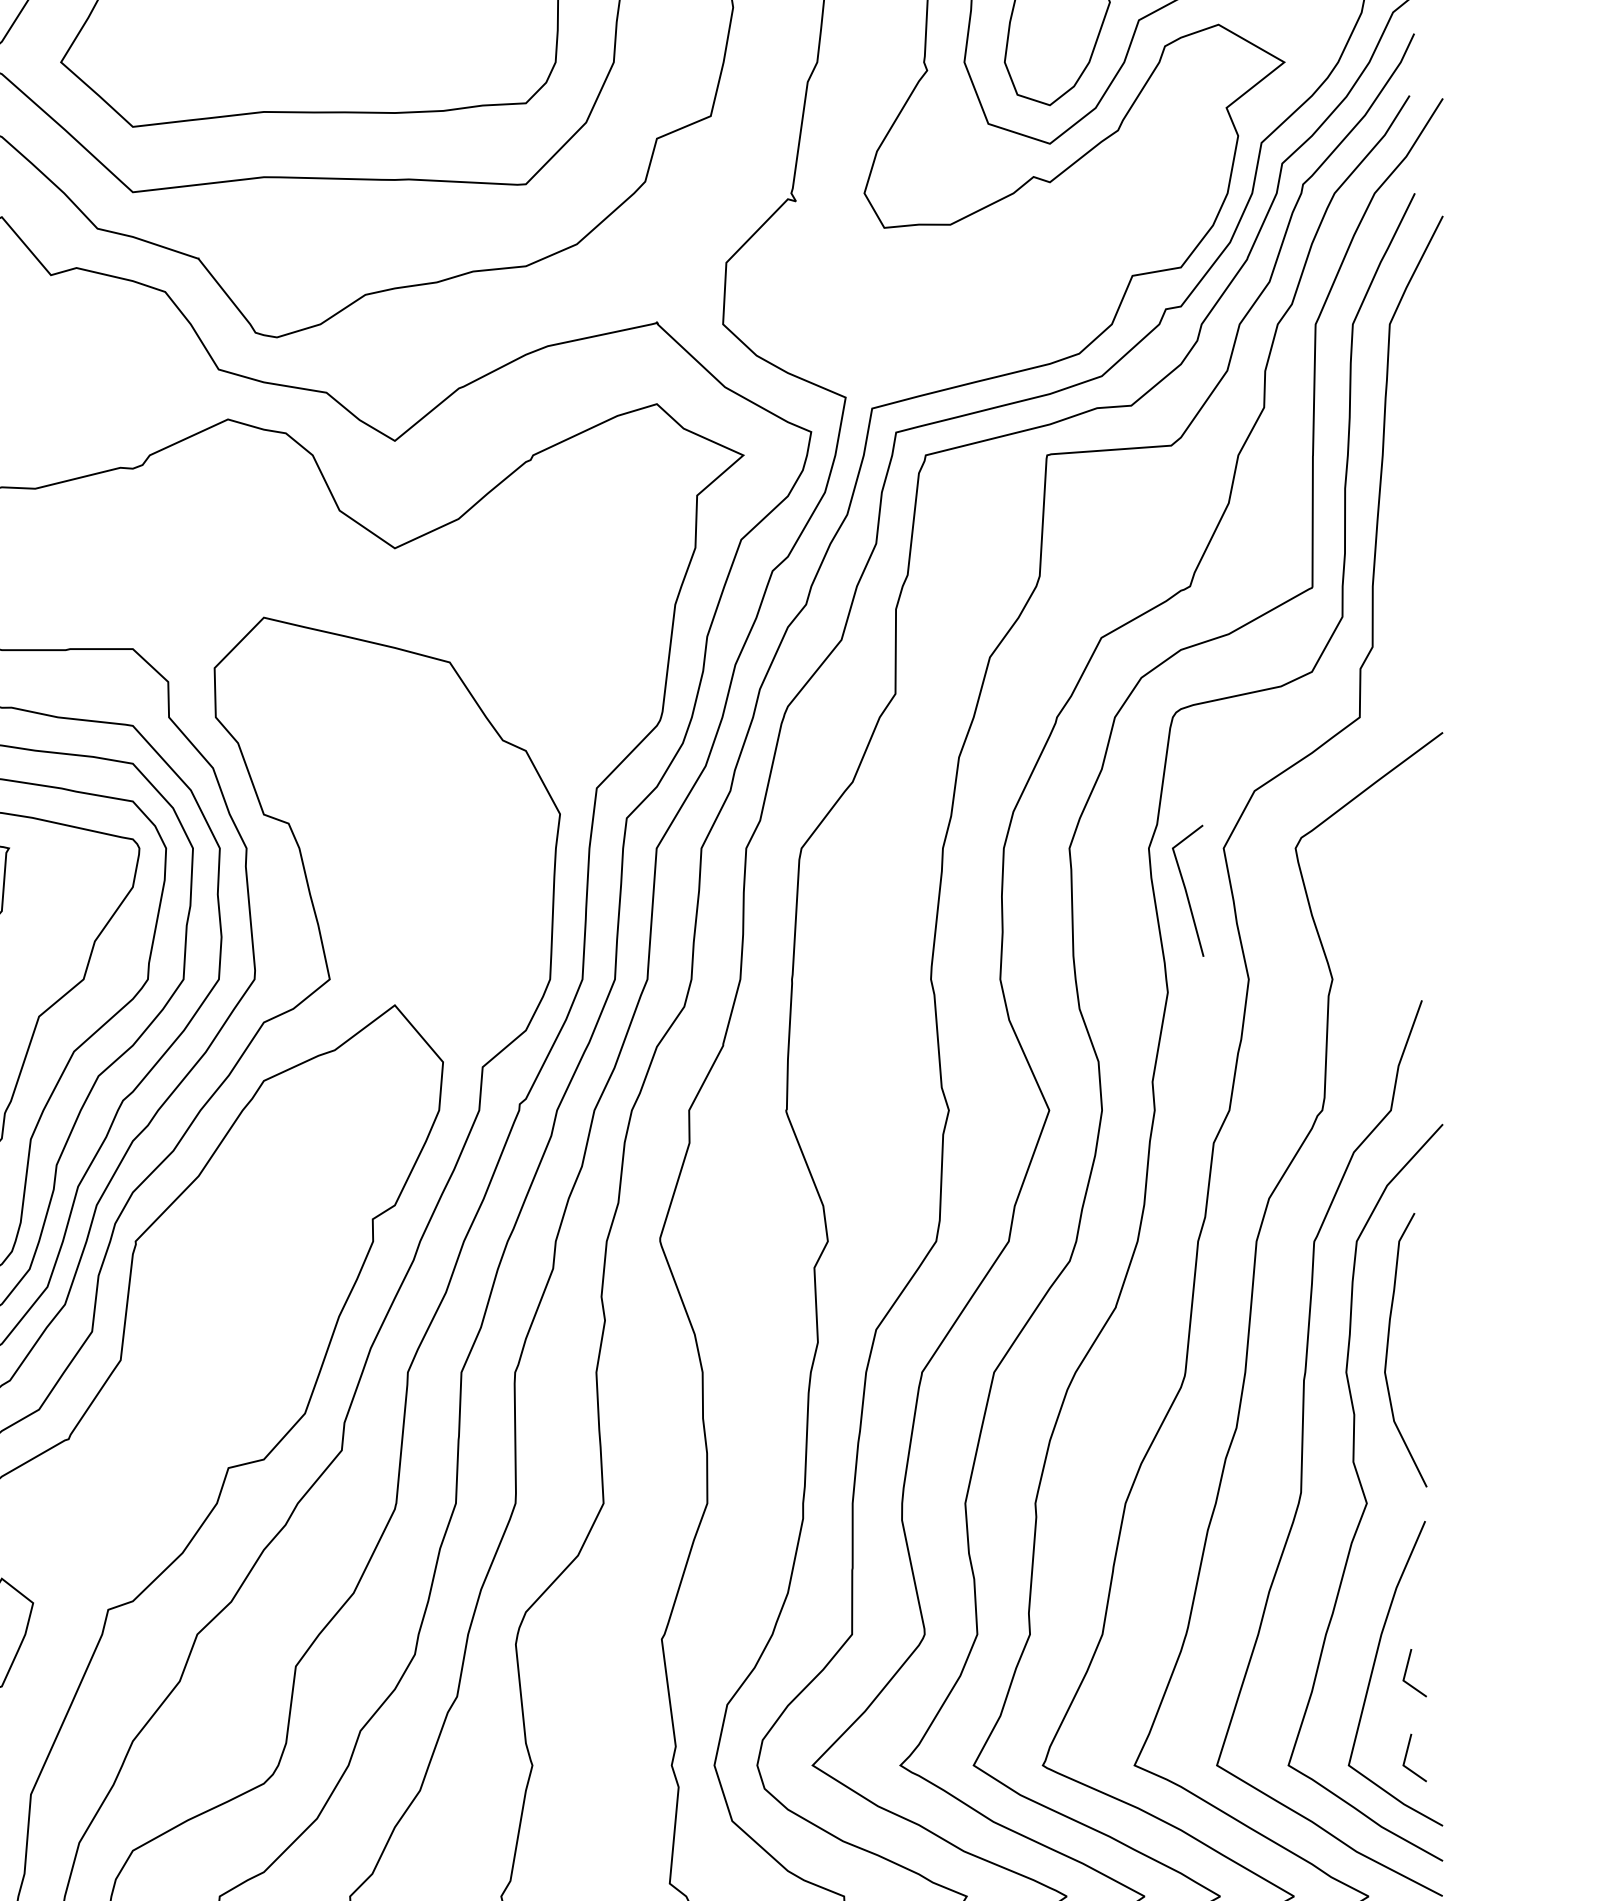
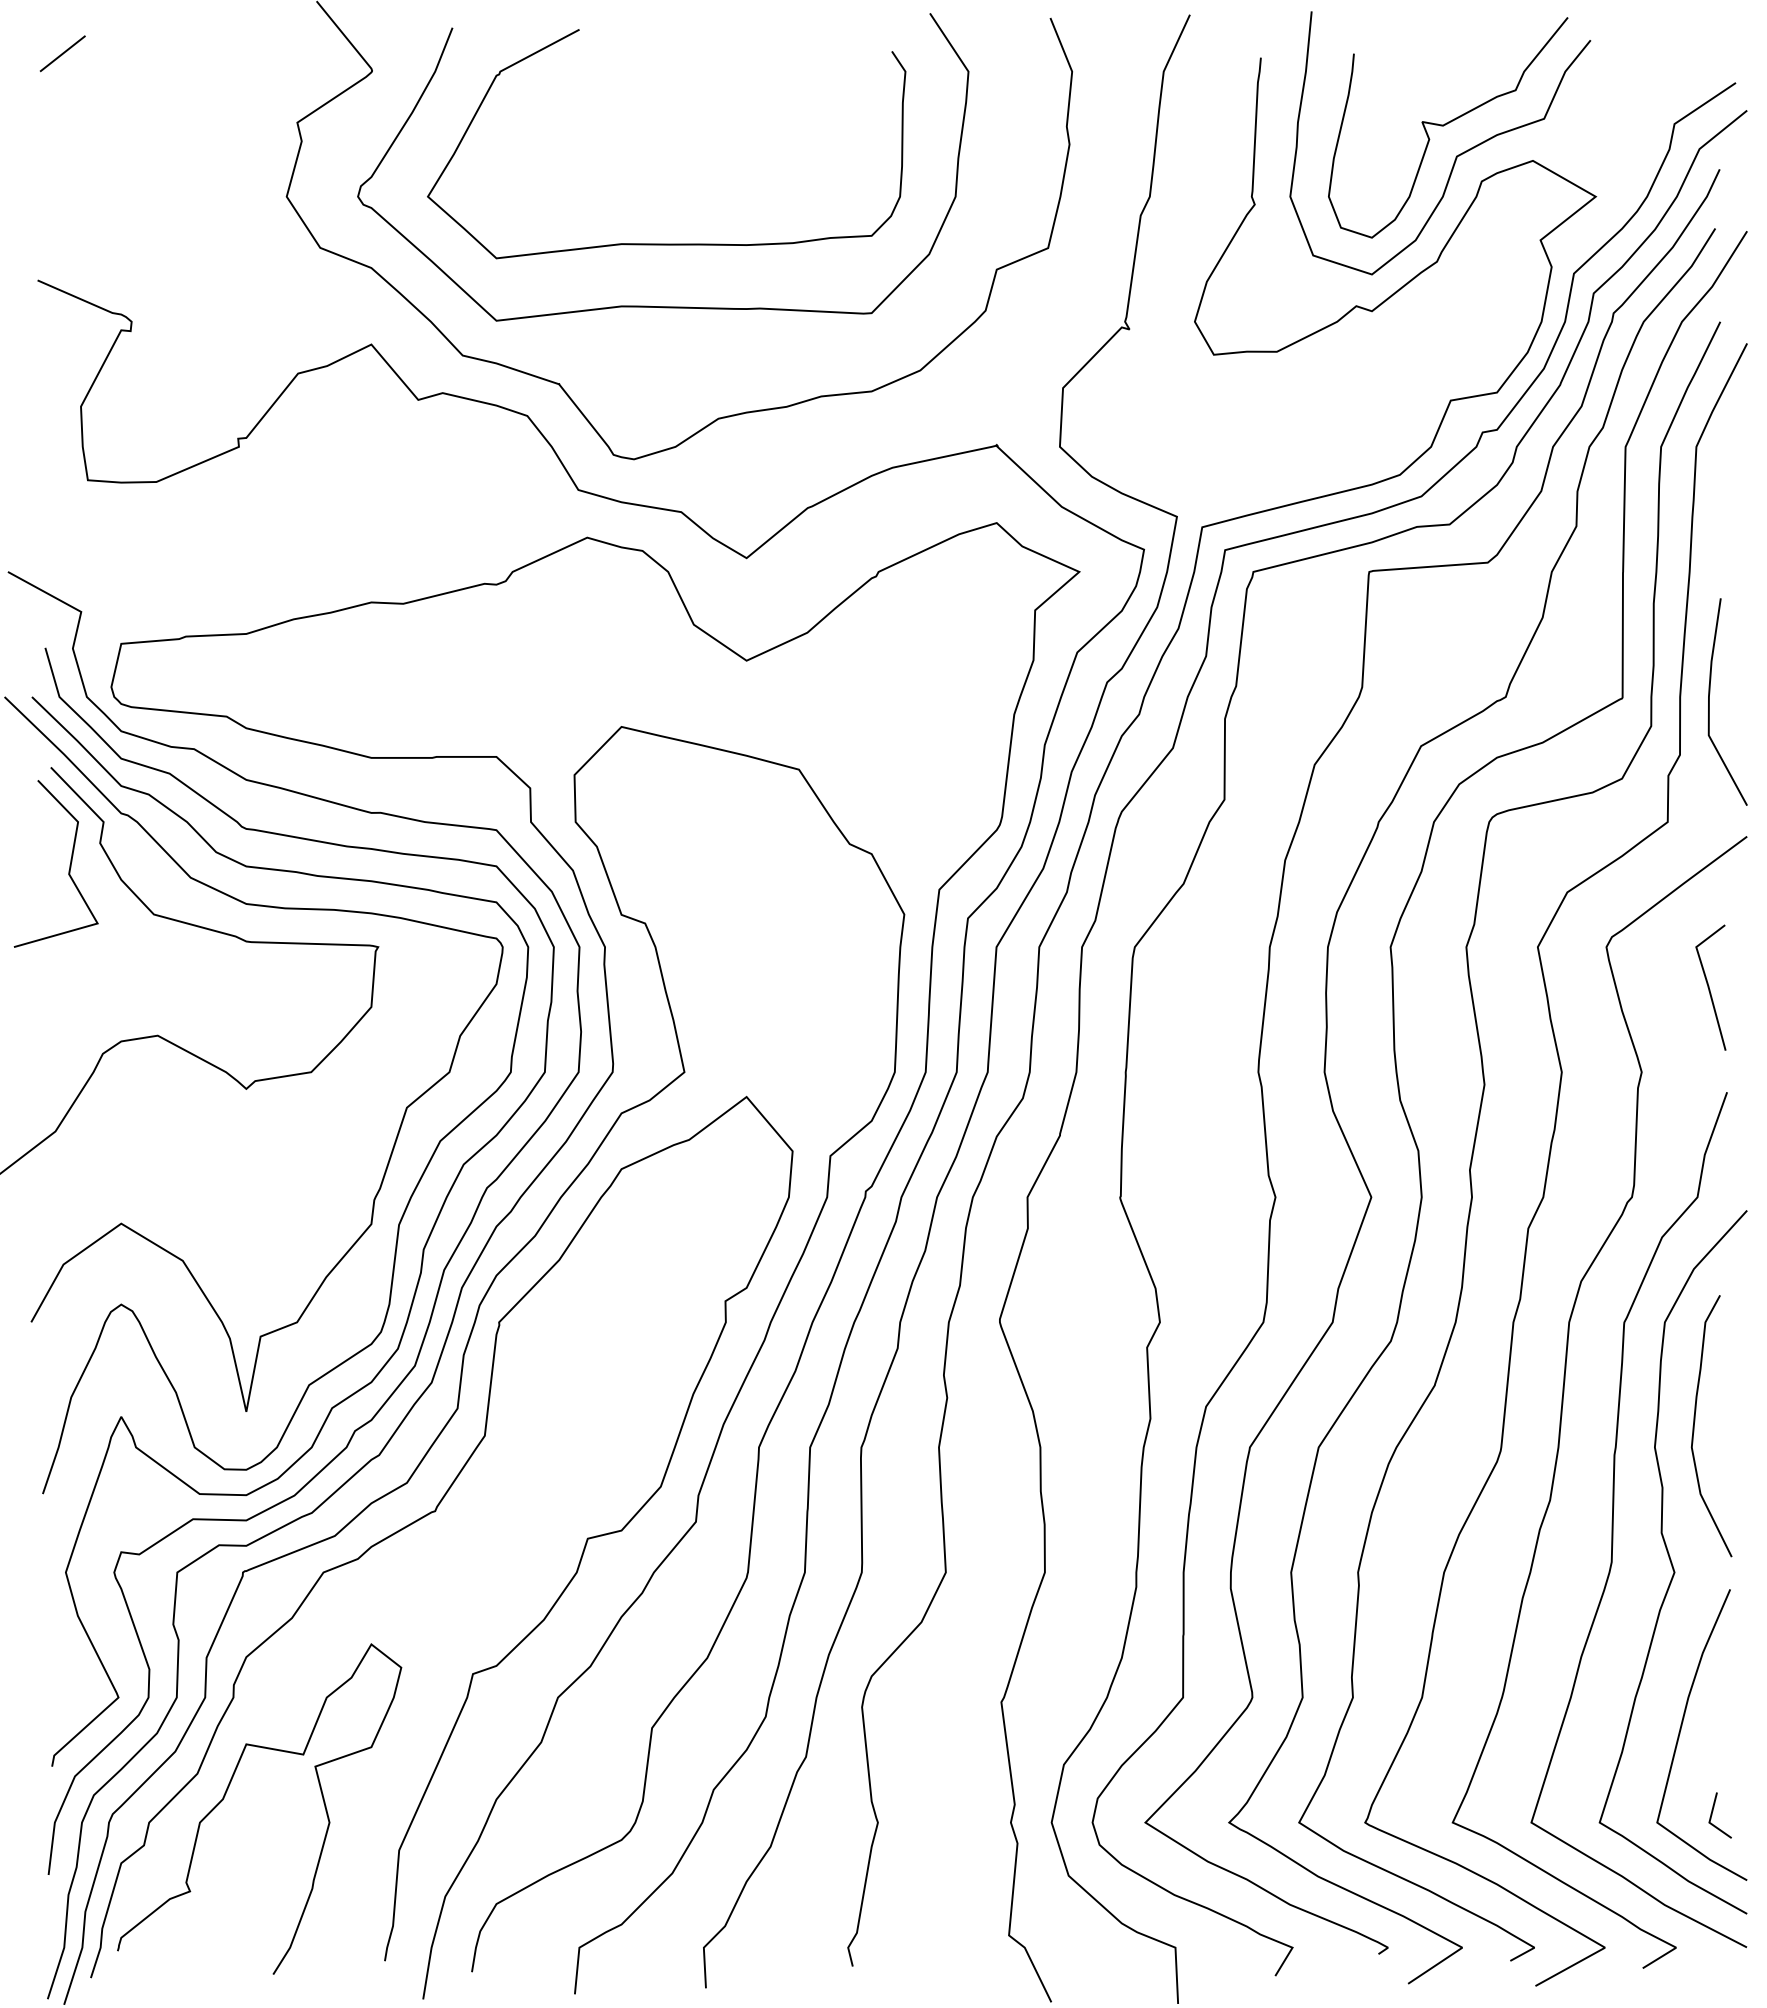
line: (1403, 591) -> (1709, 701), added
line: (1186, 890) -> (1709, 987), moved
line: (1406, 1673) -> (1712, 1734), removed

